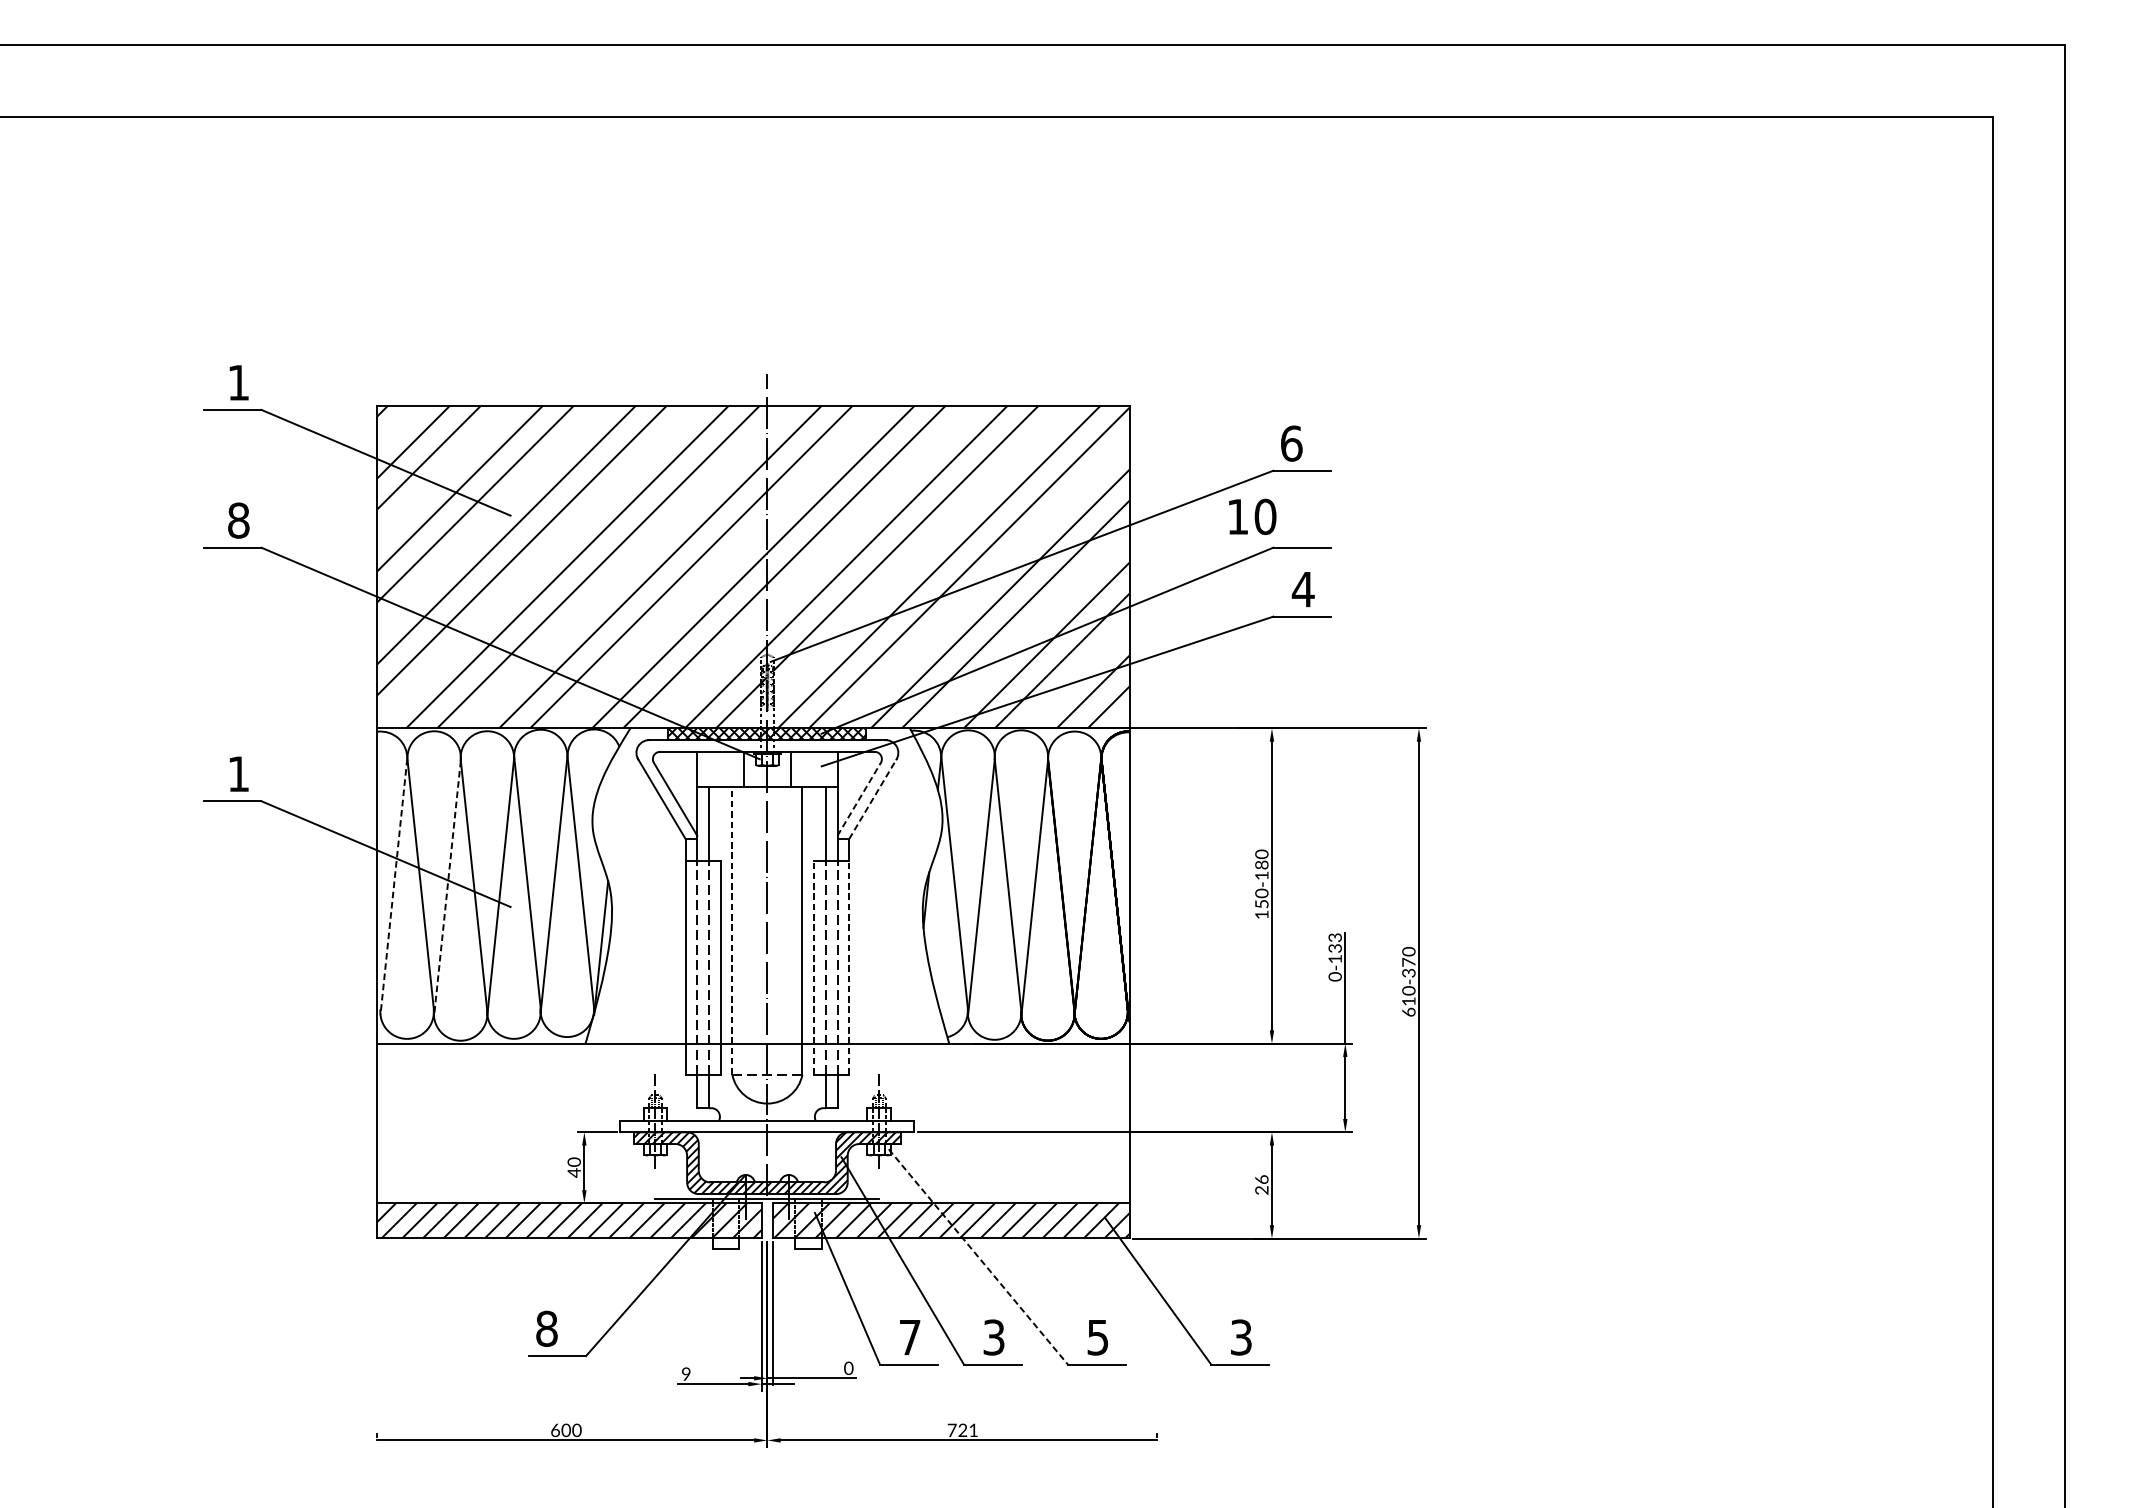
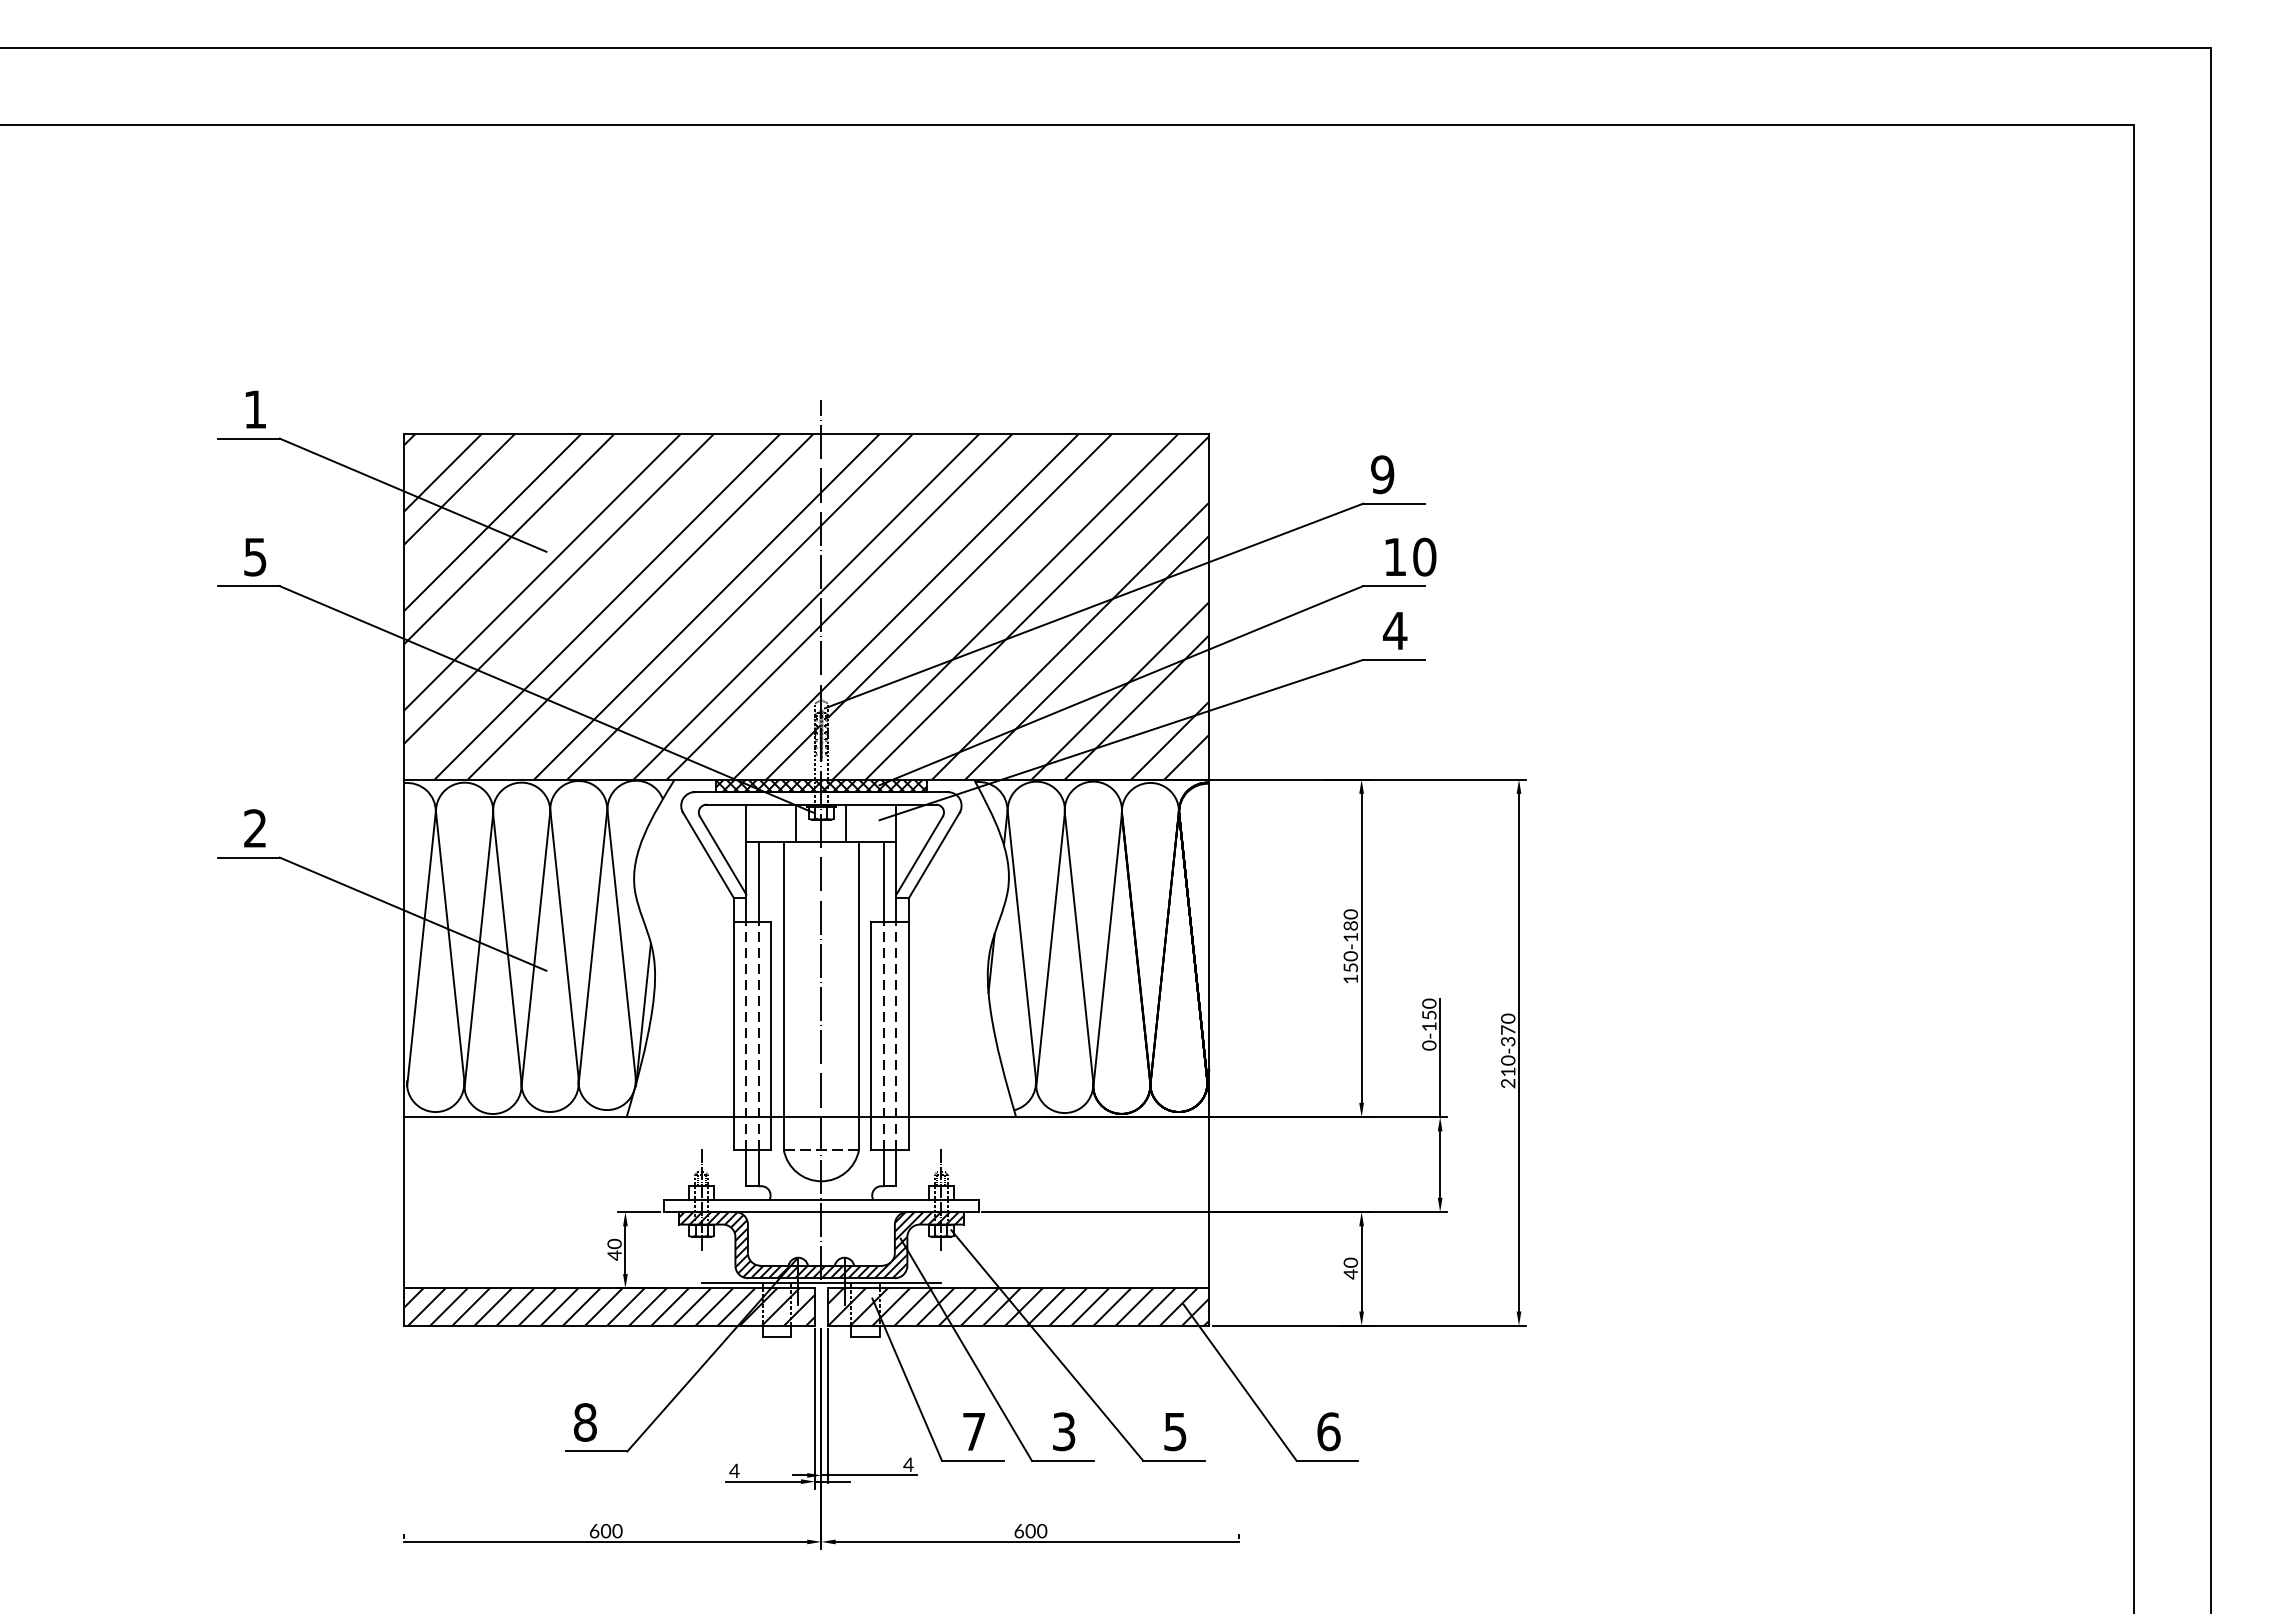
text: (1291, 443) -> (1382, 474), 6 -> 9
text: (1252, 516) -> (1410, 556), moved
text: (238, 520) -> (255, 556), 8 -> 5
text: (237, 774) -> (254, 828), 1 -> 2
line: (873, 798) -> (934, 854), dashed -> solid
line: (859, 799) -> (919, 855), dashed -> solid
line: (393, 887) -> (421, 949), dashed -> solid
line: (447, 888) -> (478, 951), dashed -> solid
line: (731, 930) -> (783, 995), dashed -> solid
text: (1335, 942) -> (1429, 1008), 0-133 -> 0-150
line: (814, 967) -> (871, 1035), dashed -> solid
line: (848, 967) -> (908, 1035), dashed -> solid
text: (1409, 1012) -> (1508, 1083), 610-370 -> 210-370
text: (1261, 1185) -> (1350, 1268), 26 -> 40
line: (978, 1256) -> (1047, 1345), dashed -> solid
text: (1241, 1337) -> (1328, 1431), 3 -> 6
text: (848, 1368) -> (908, 1464), 0 -> 4
text: (686, 1373) -> (734, 1470), 9 -> 4
text: (962, 1430) -> (1030, 1531), 721 -> 600

